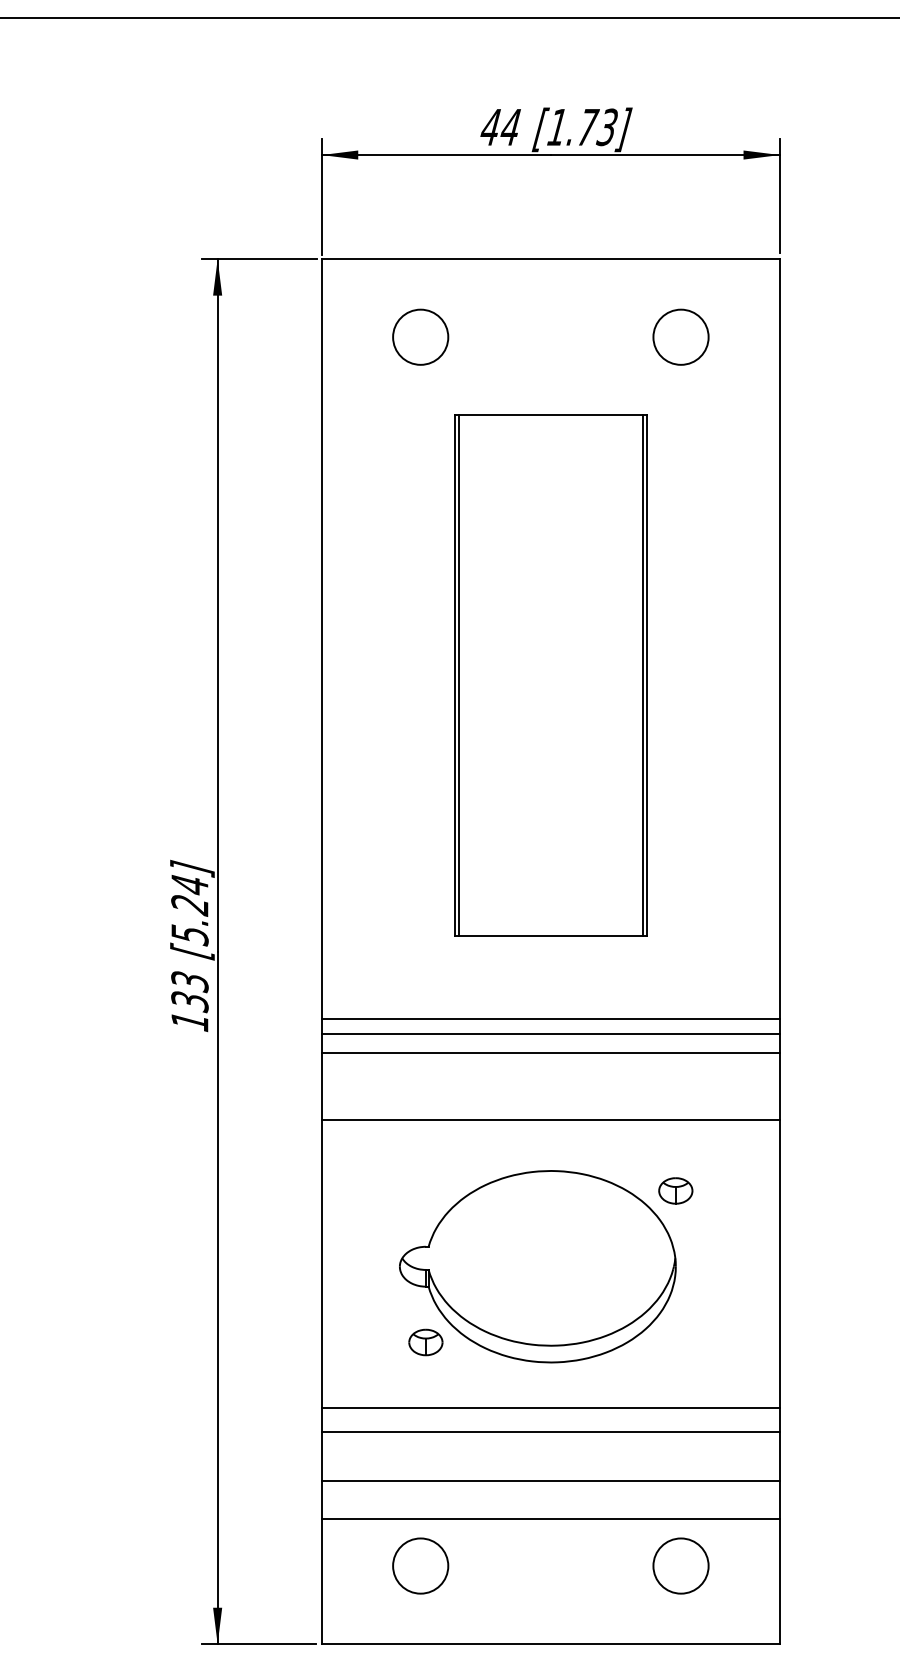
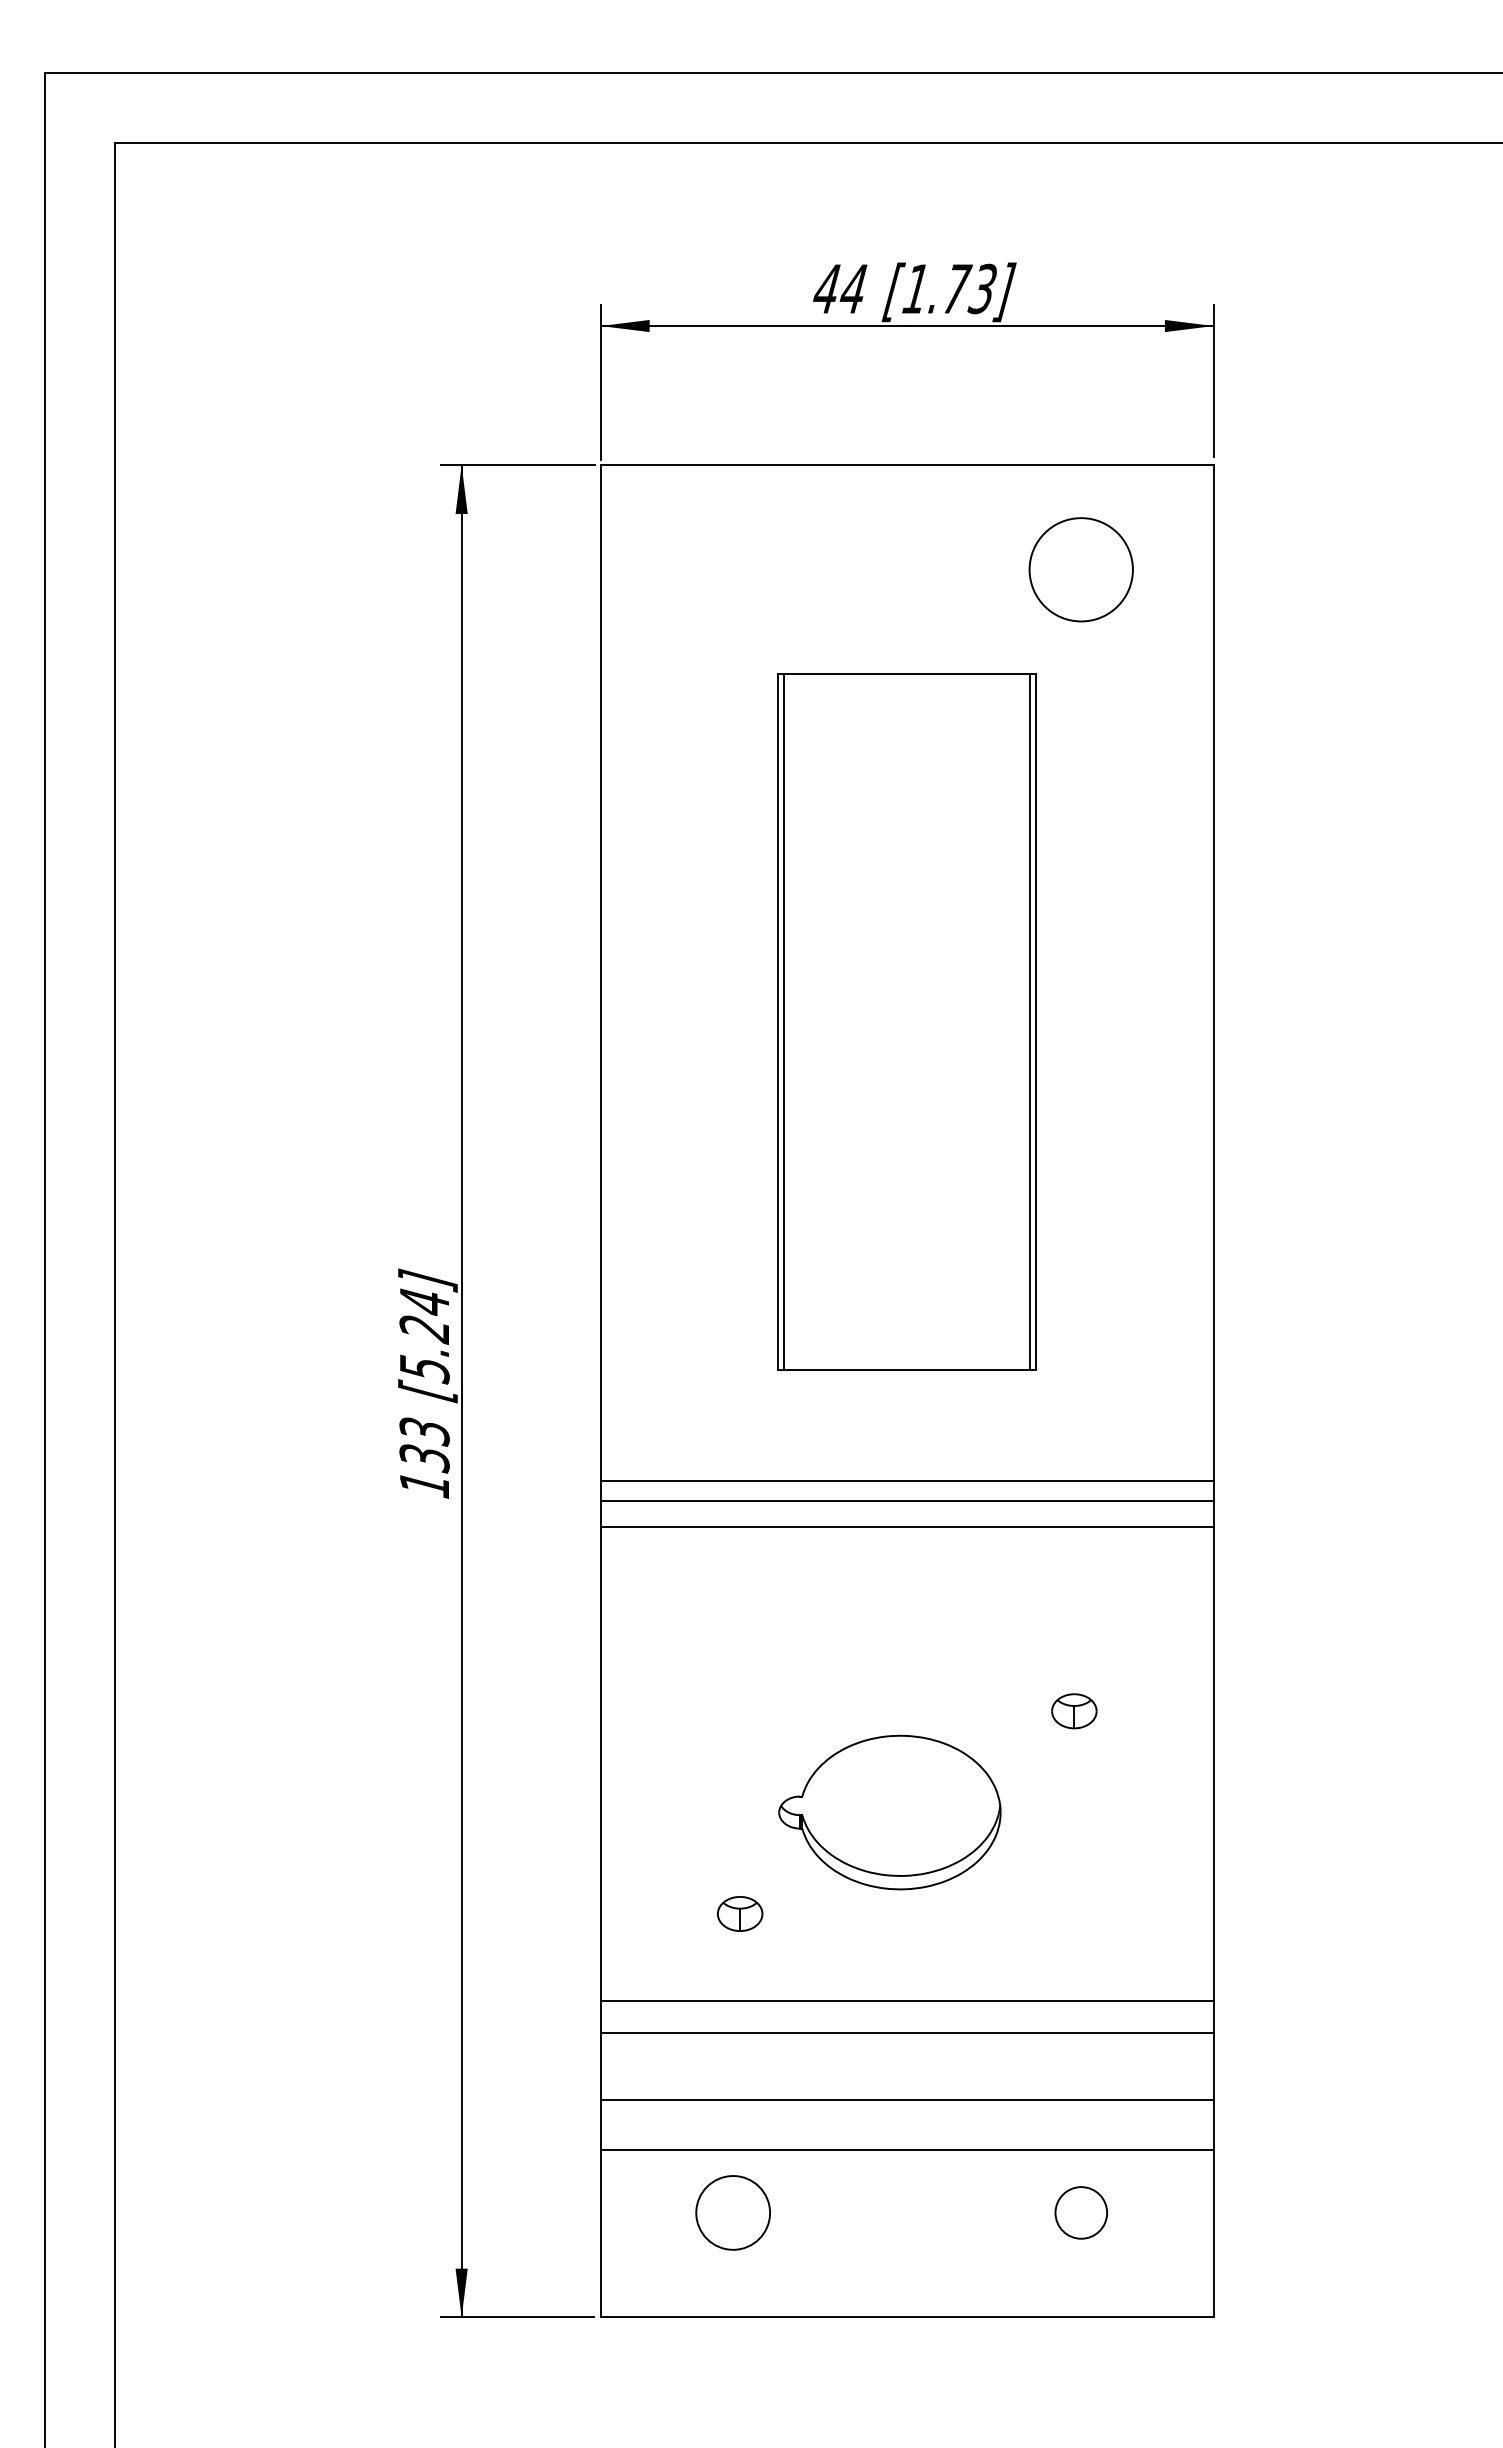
circle: (420, 337) -> (732, 569), removed
circle: (681, 337) -> (1081, 569), size x1.4
line: (550, 1120) -> (906, 1616), removed
part: (537, 1266) -> (889, 1812), size x0.6
circle: (681, 1565) -> (1081, 2212), size x0.7

